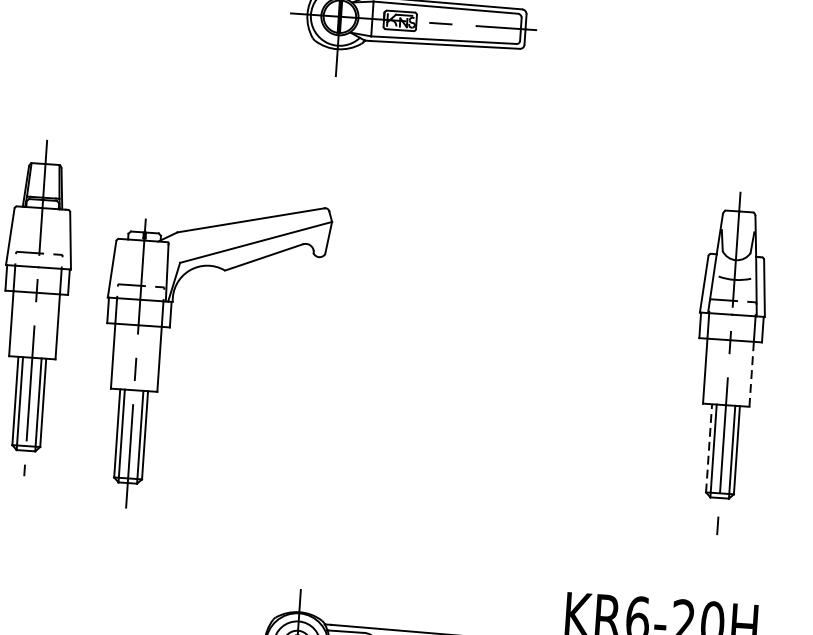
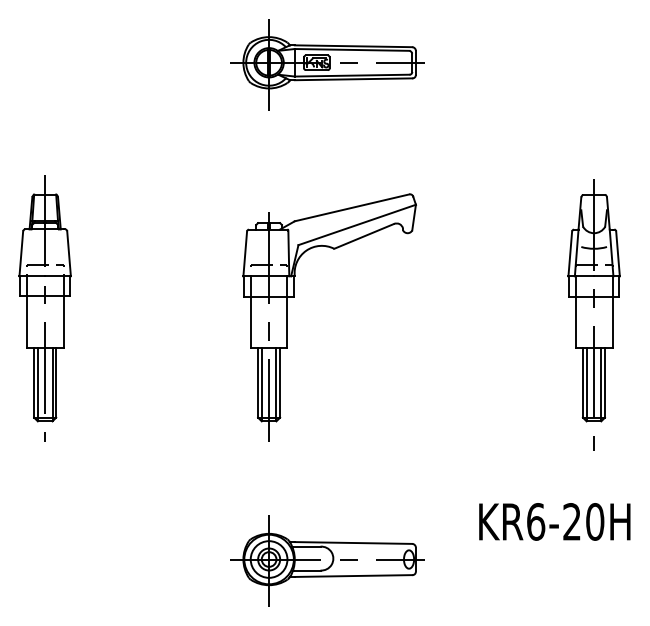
part: (170, 328) -> (294, 297), moved
line: (751, 374) -> (612, 322), dashed -> solid
line: (708, 447) -> (582, 382), dashed -> solid

